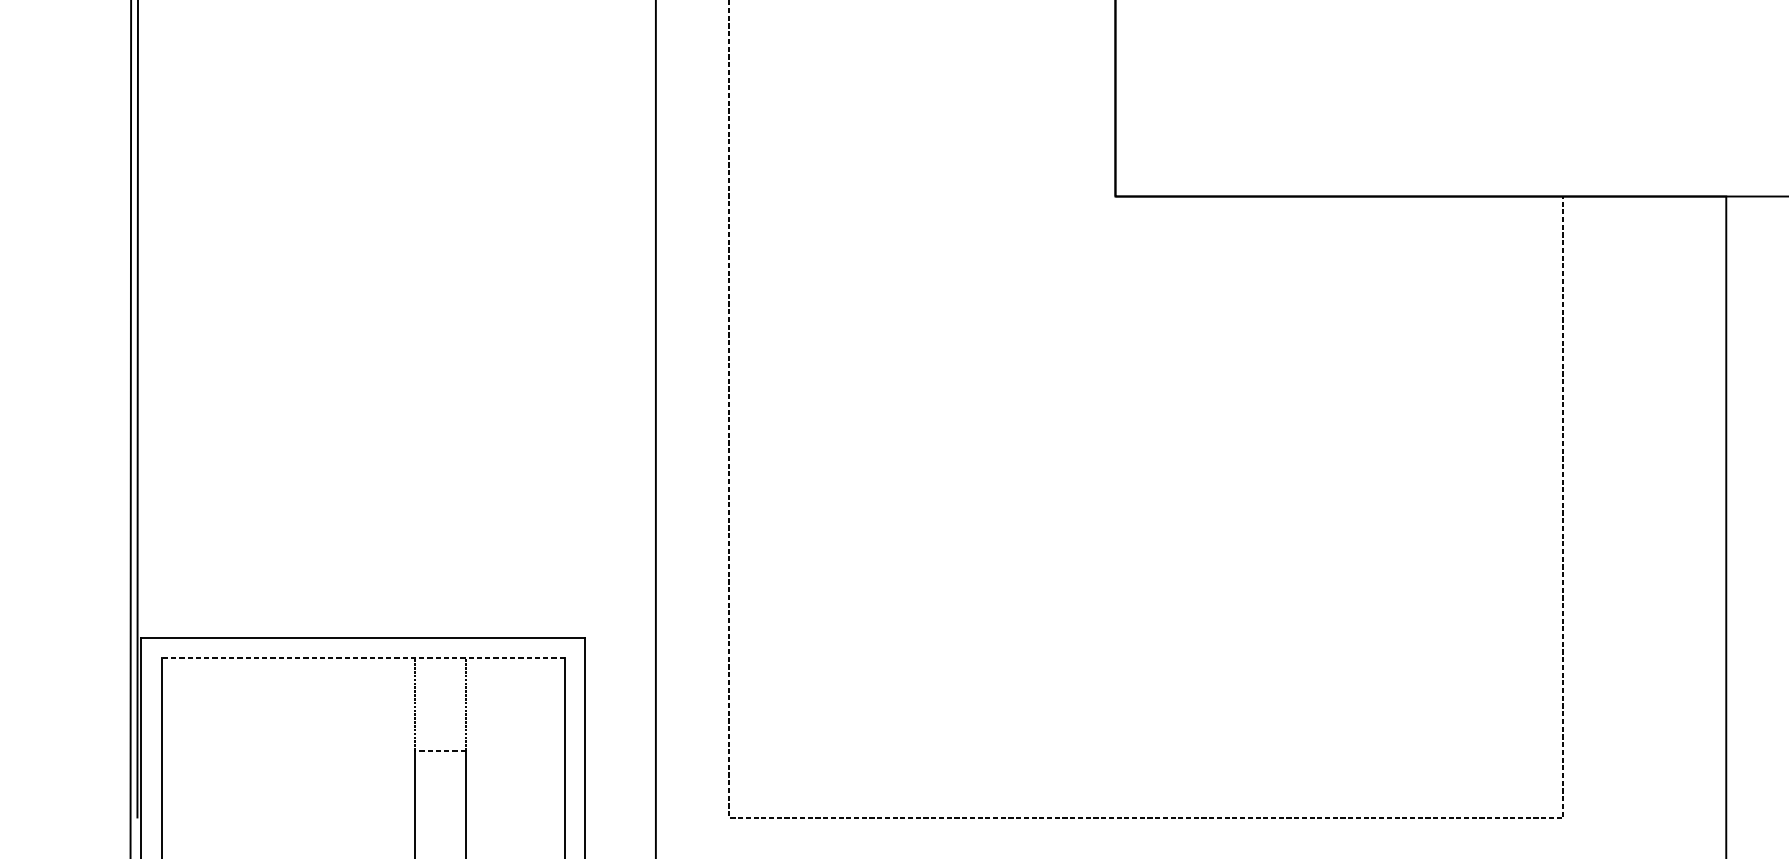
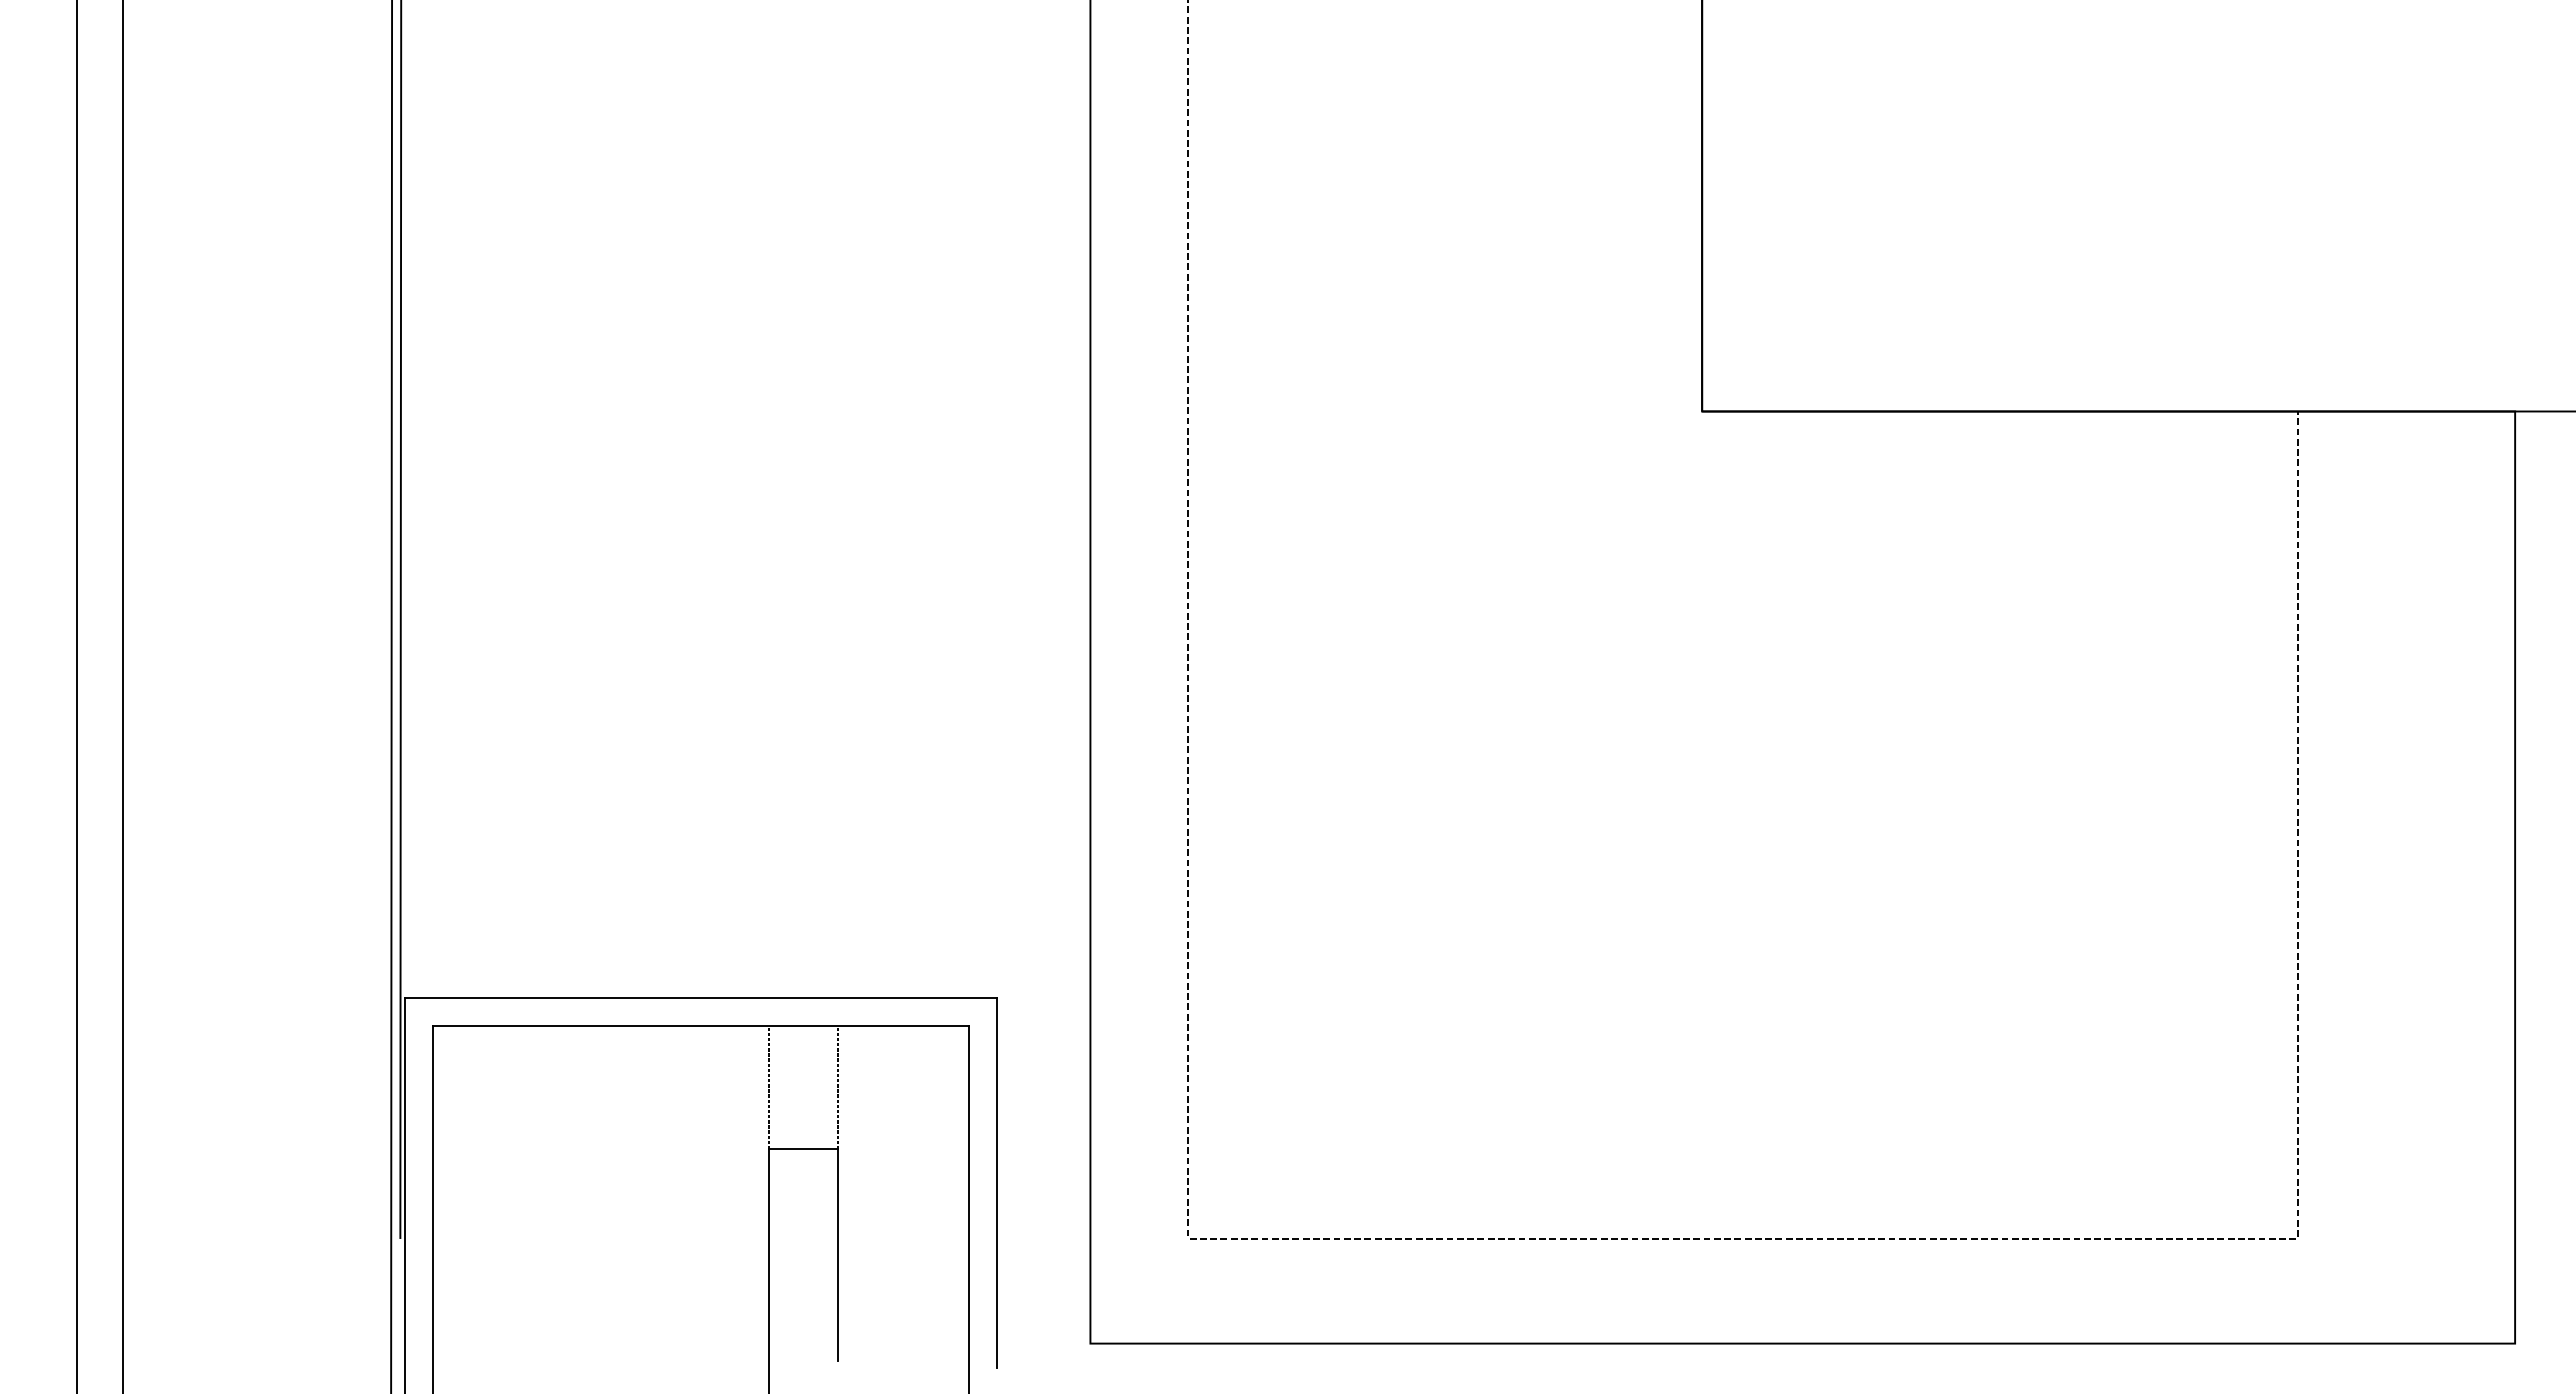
line: (362, 657) -> (700, 1025), dashed -> solid
line: (439, 750) -> (802, 1149), dashed -> solid

